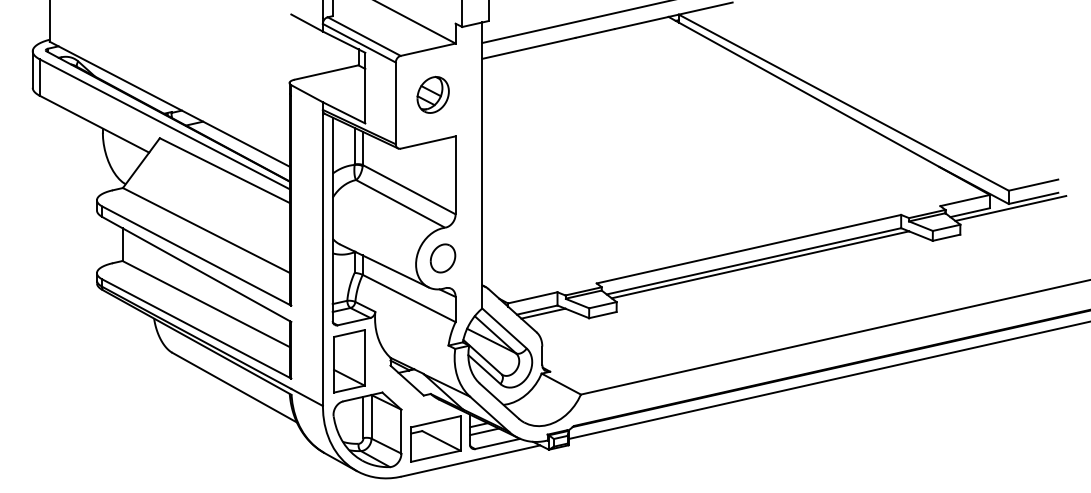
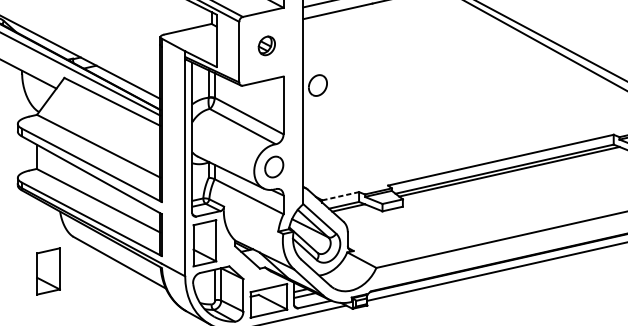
part: (432, 94) -> (266, 45), size x0.7
part: (501, 148) -> (317, 85), added
line: (533, 297) -> (341, 195), solid -> dashed
part: (138, 399) -> (48, 271), added

